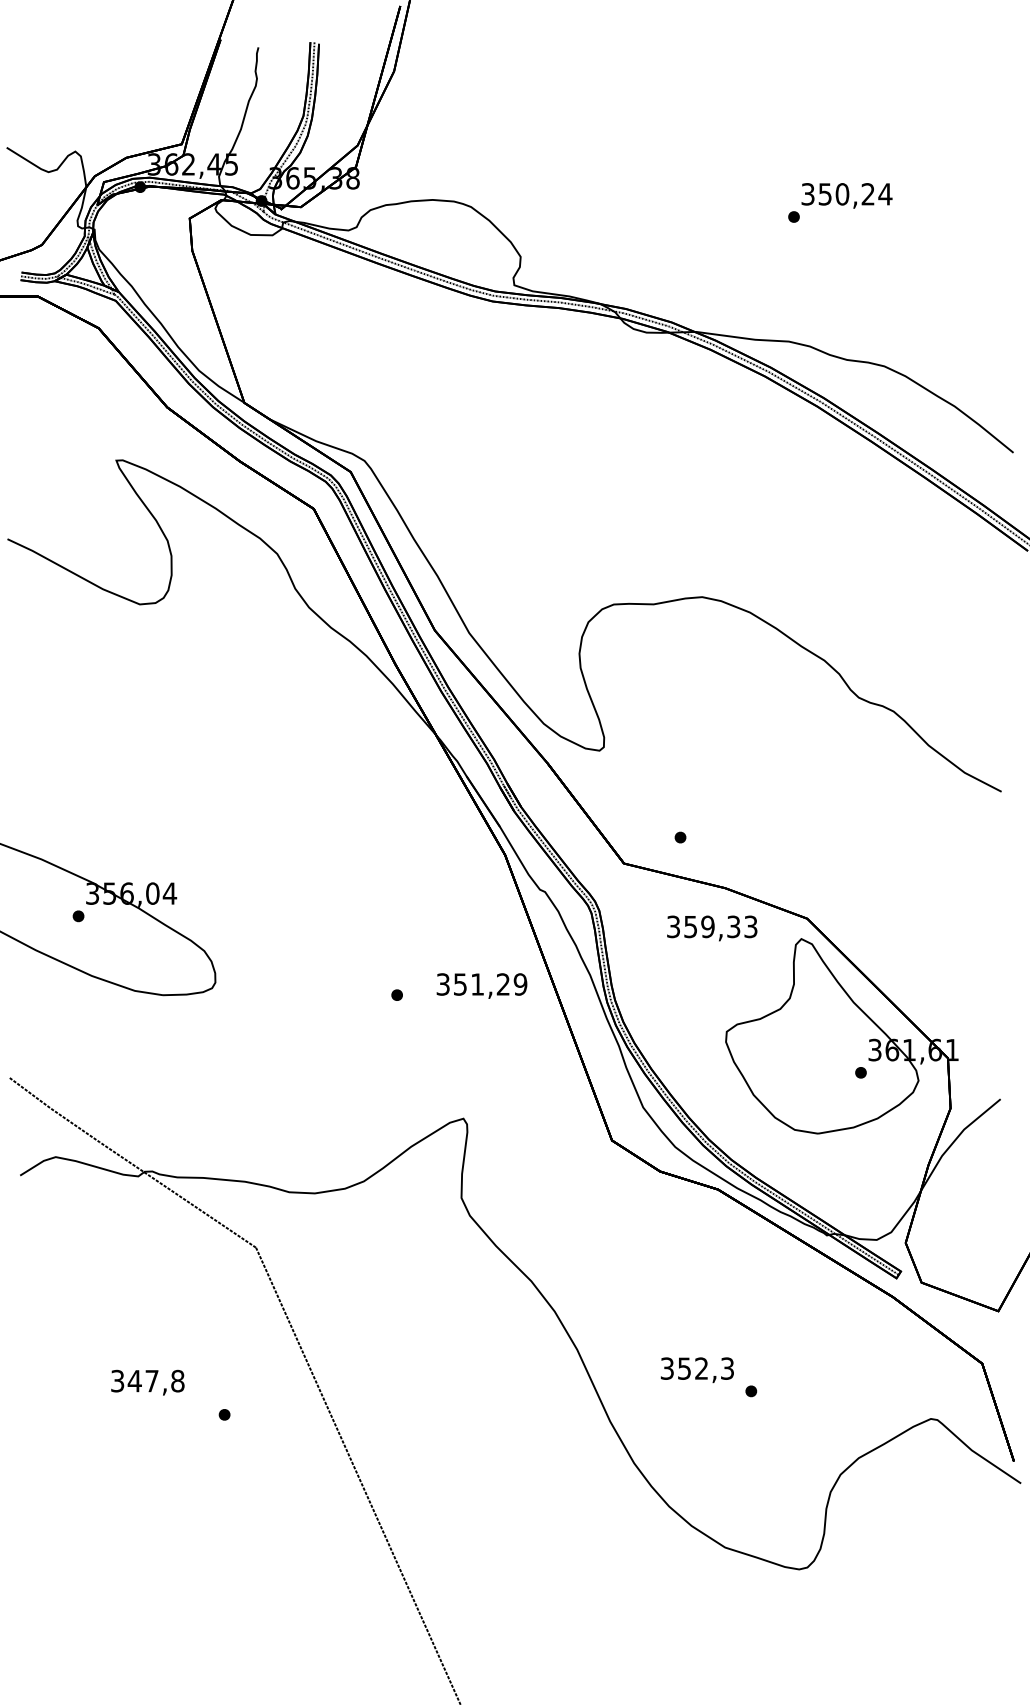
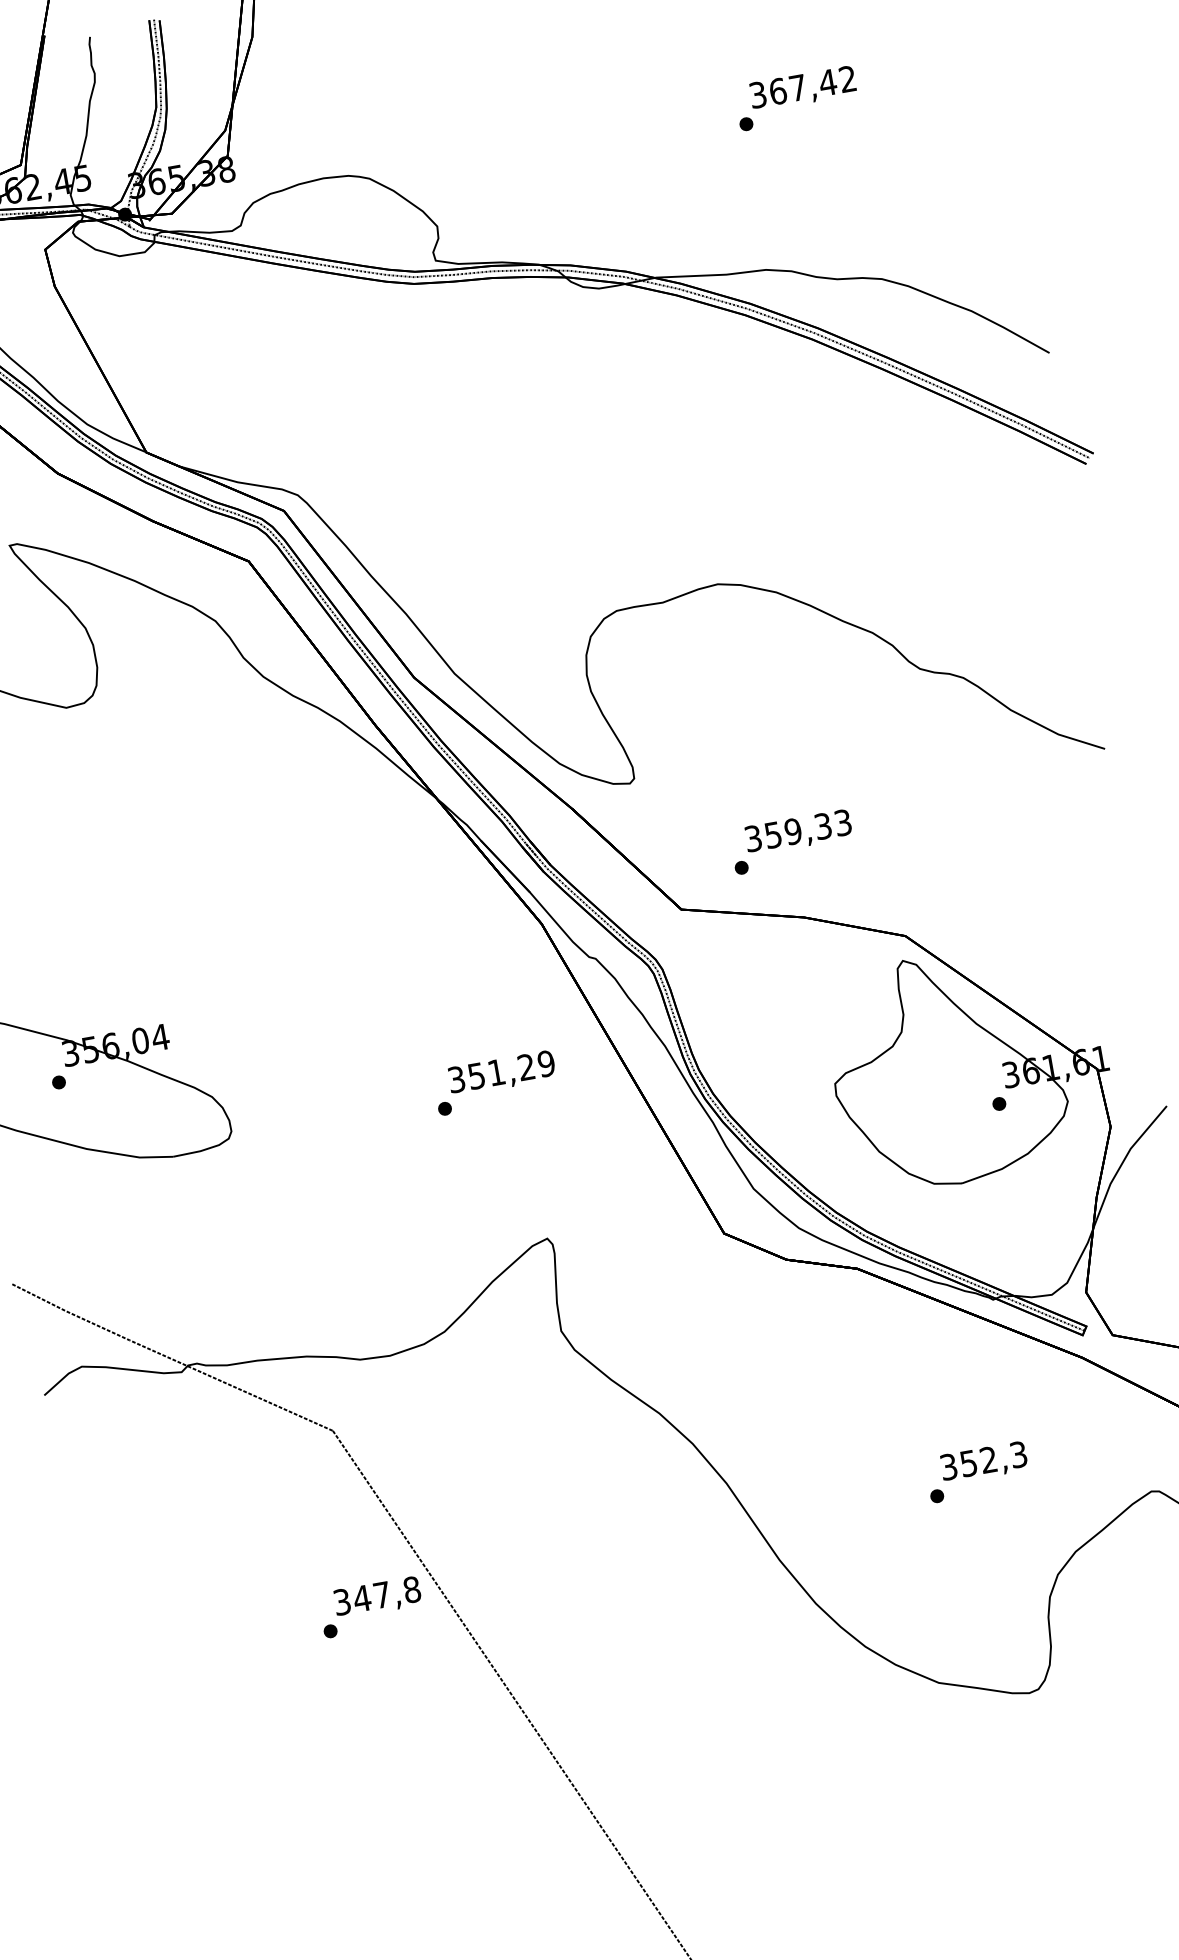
text: (855, 194) -> (813, 85), 350,24 -> 367,42
text: (712, 928) -> (798, 832), moved
text: (481, 985) -> (501, 1072), moved
text: (696, 1370) -> (983, 1463), moved
text: (147, 1382) -> (377, 1597), moved

